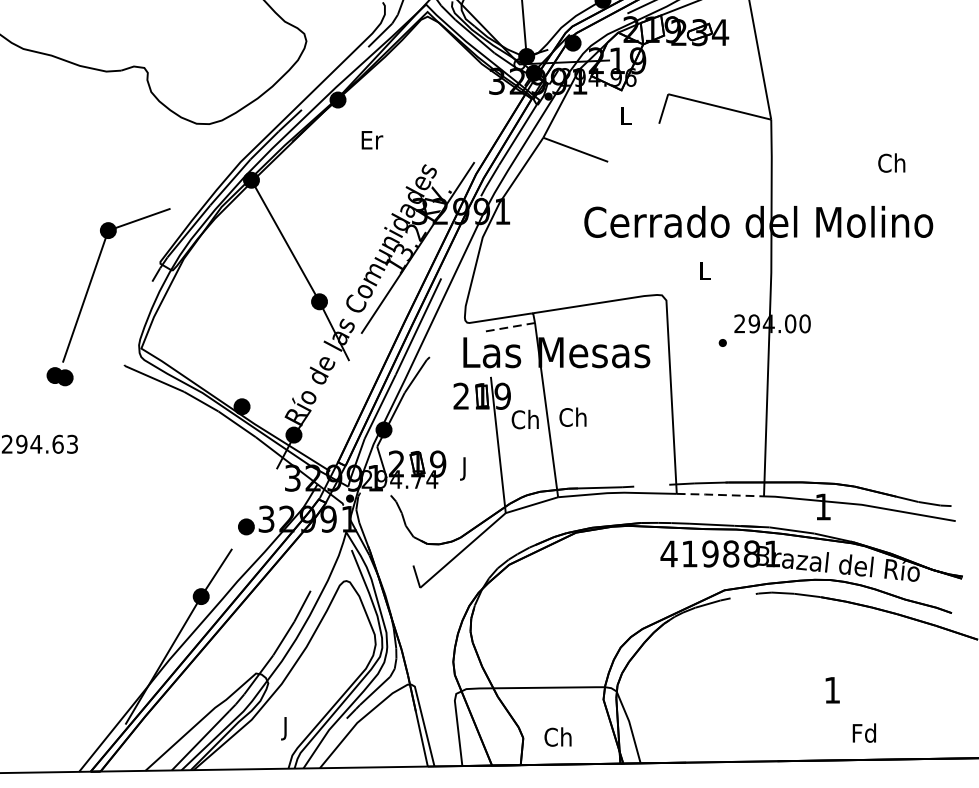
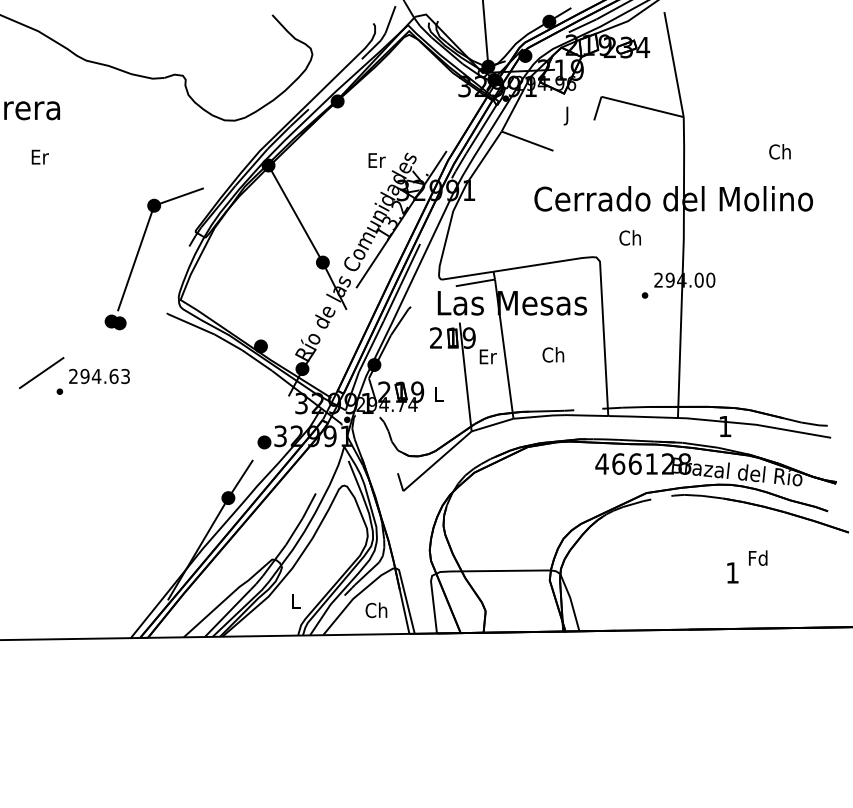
text: (625, 117) -> (567, 115), L -> J
text: (371, 140) -> (376, 160), moved
text: (703, 270) -> (629, 237), L -> Ch
line: (510, 326) -> (475, 282), dashed -> solid
text: (573, 416) -> (553, 354), moved
text: (524, 419) -> (486, 356), Ch -> Er
text: (465, 468) -> (439, 395), J -> L
line: (719, 494) -> (642, 416), dashed -> solid
text: (730, 553) -> (651, 463), 419881 -> 466128
text: (286, 728) -> (296, 603), J -> L
text: (864, 732) -> (758, 557), moved
text: (558, 737) -> (376, 610), moved

